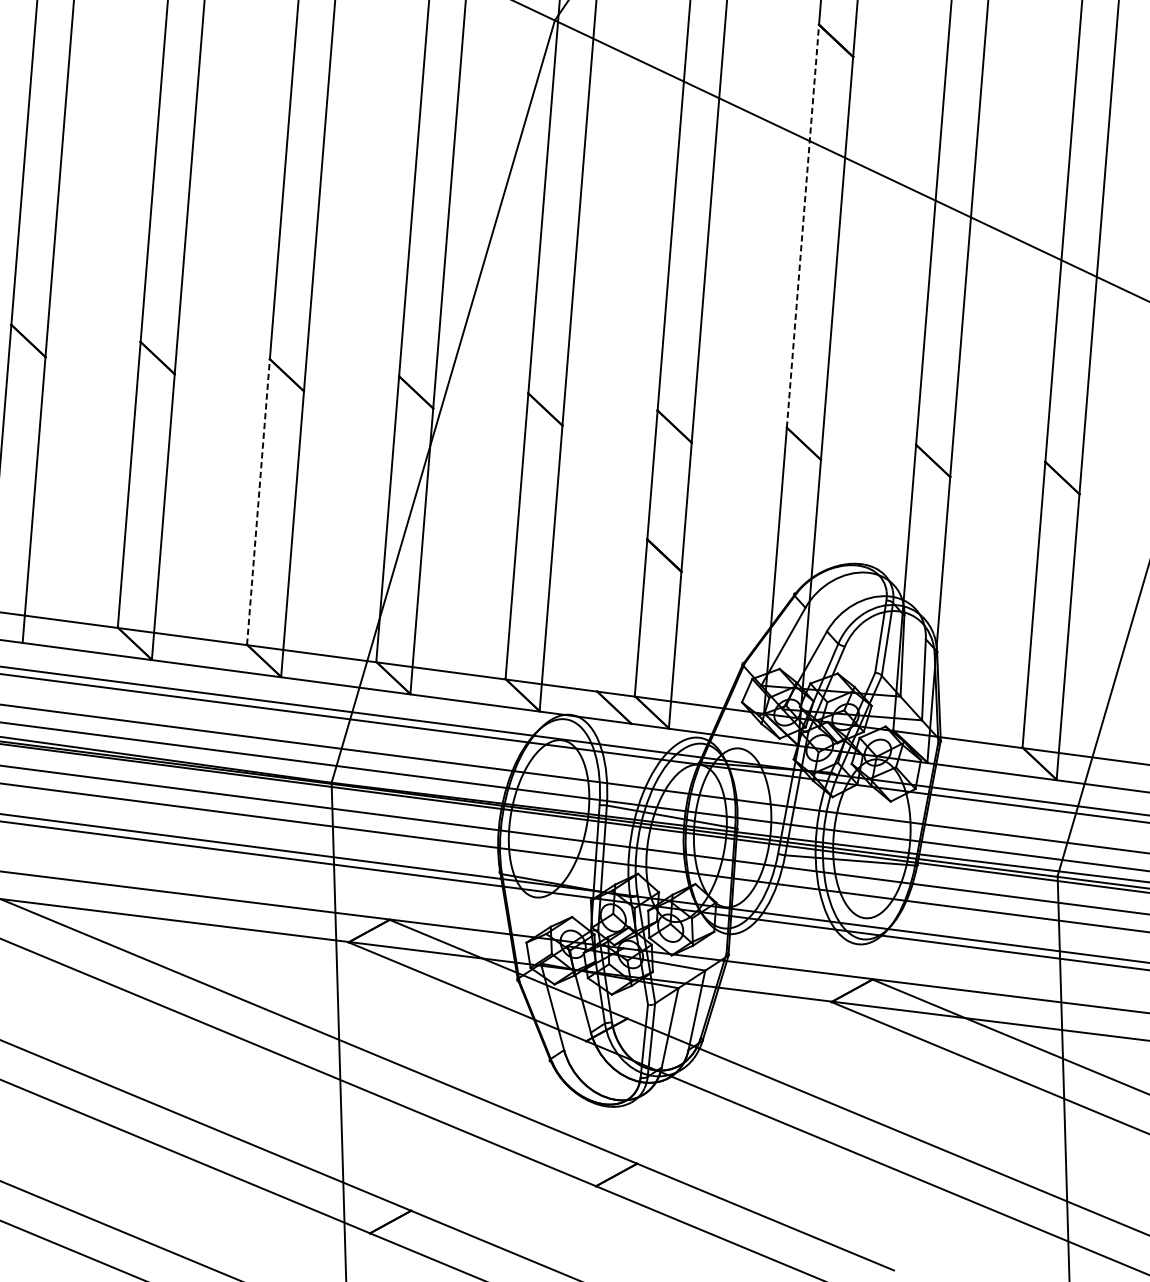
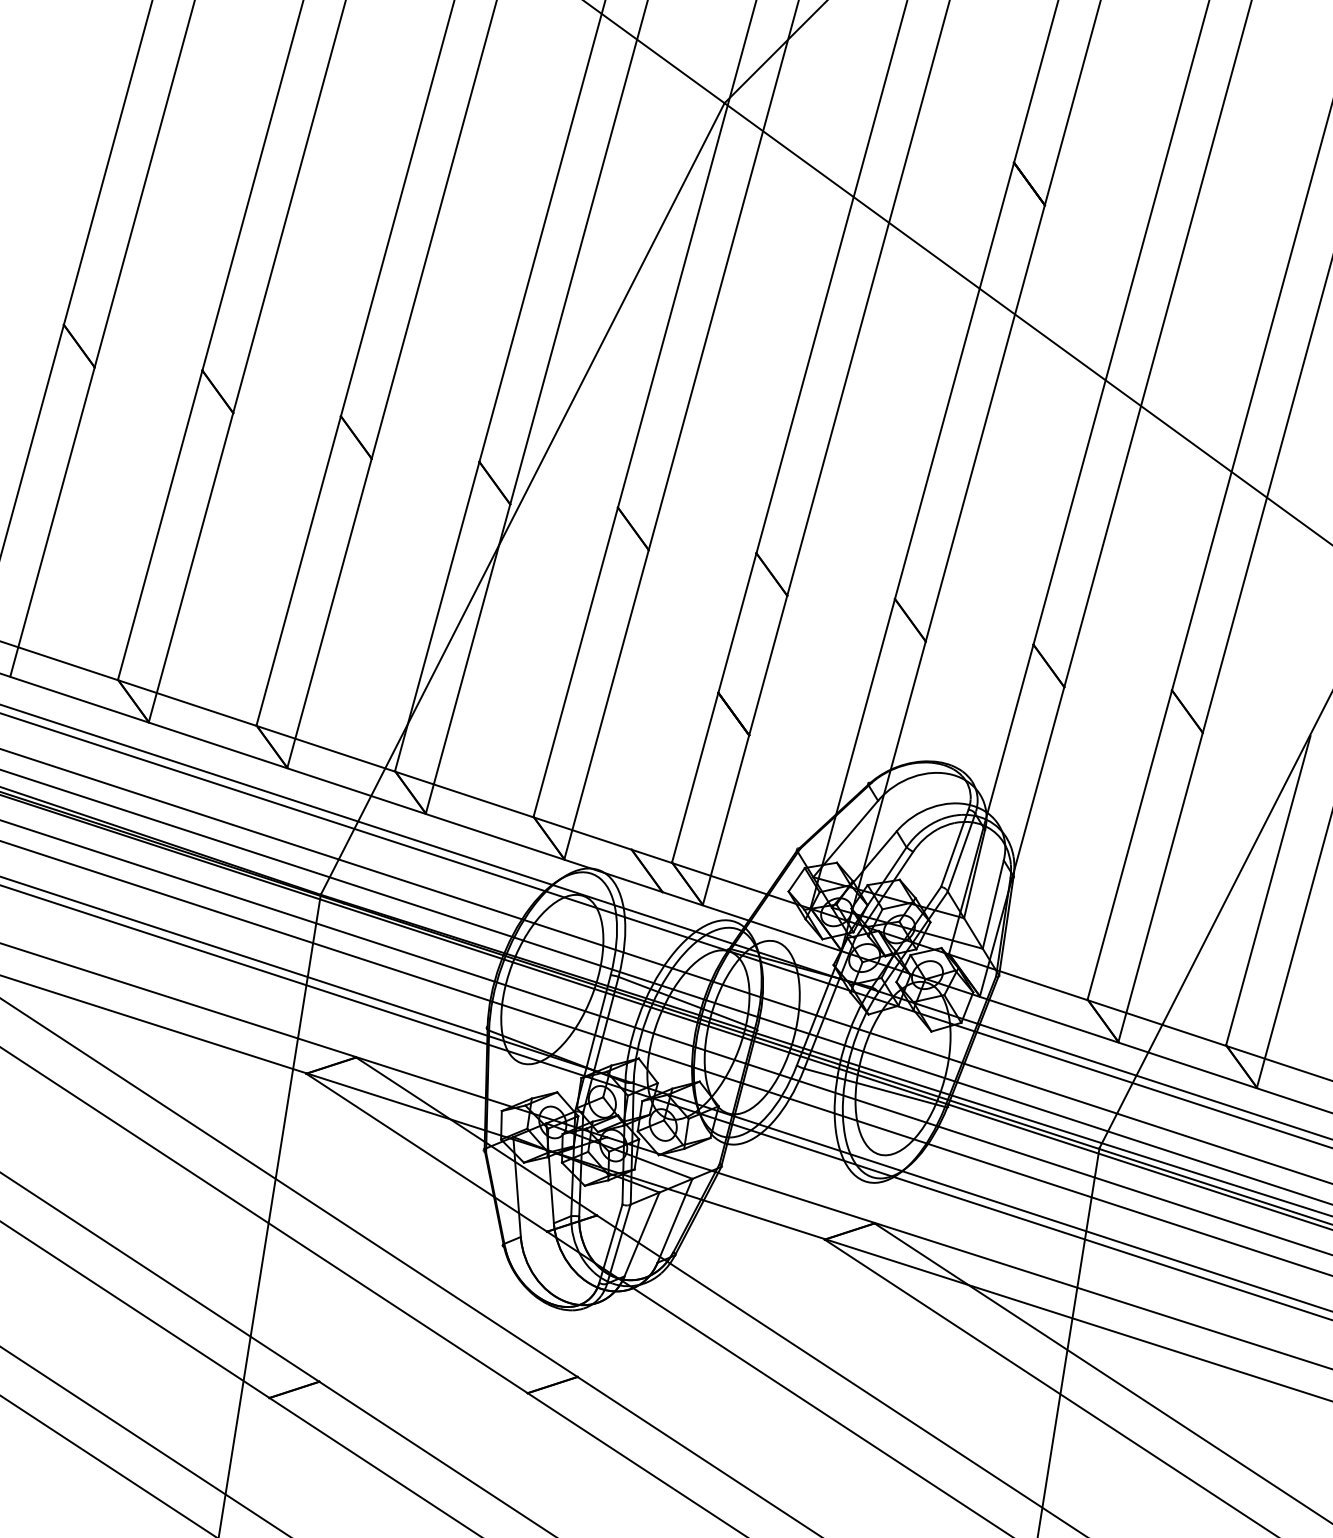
line: (802, 225) -> (954, 380), dashed -> solid
line: (258, 501) -> (298, 570), dashed -> solid

